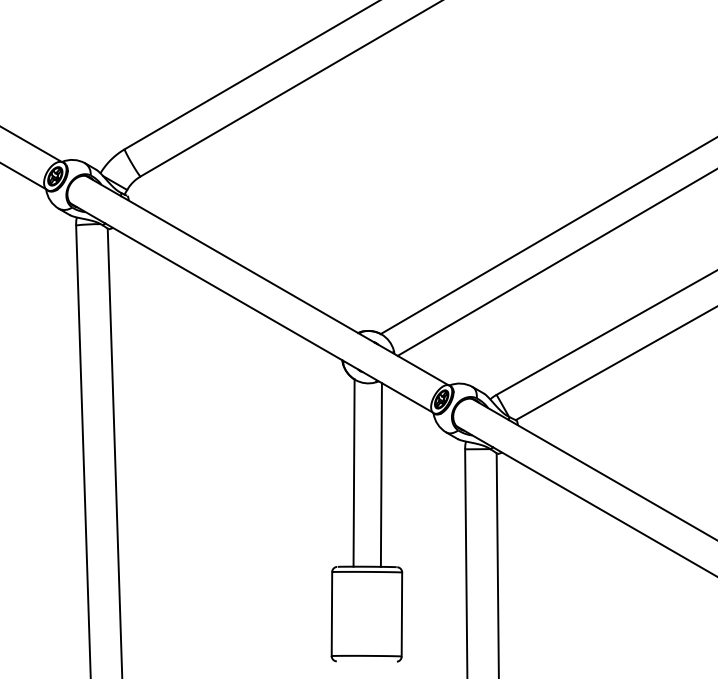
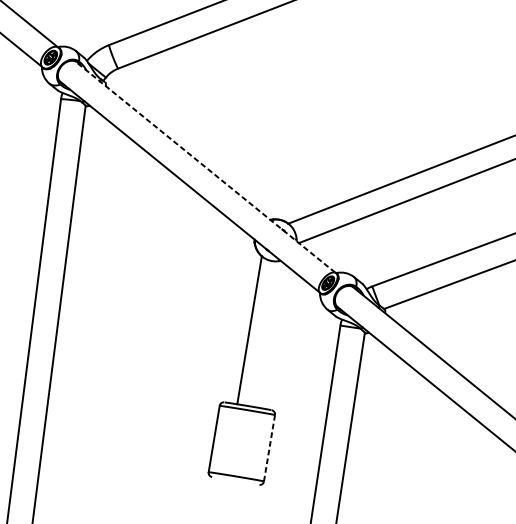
line: (266, 280) -> (204, 166), solid -> dashed
line: (380, 474) -> (270, 334), removed
line: (401, 614) -> (269, 448), solid -> dashed

